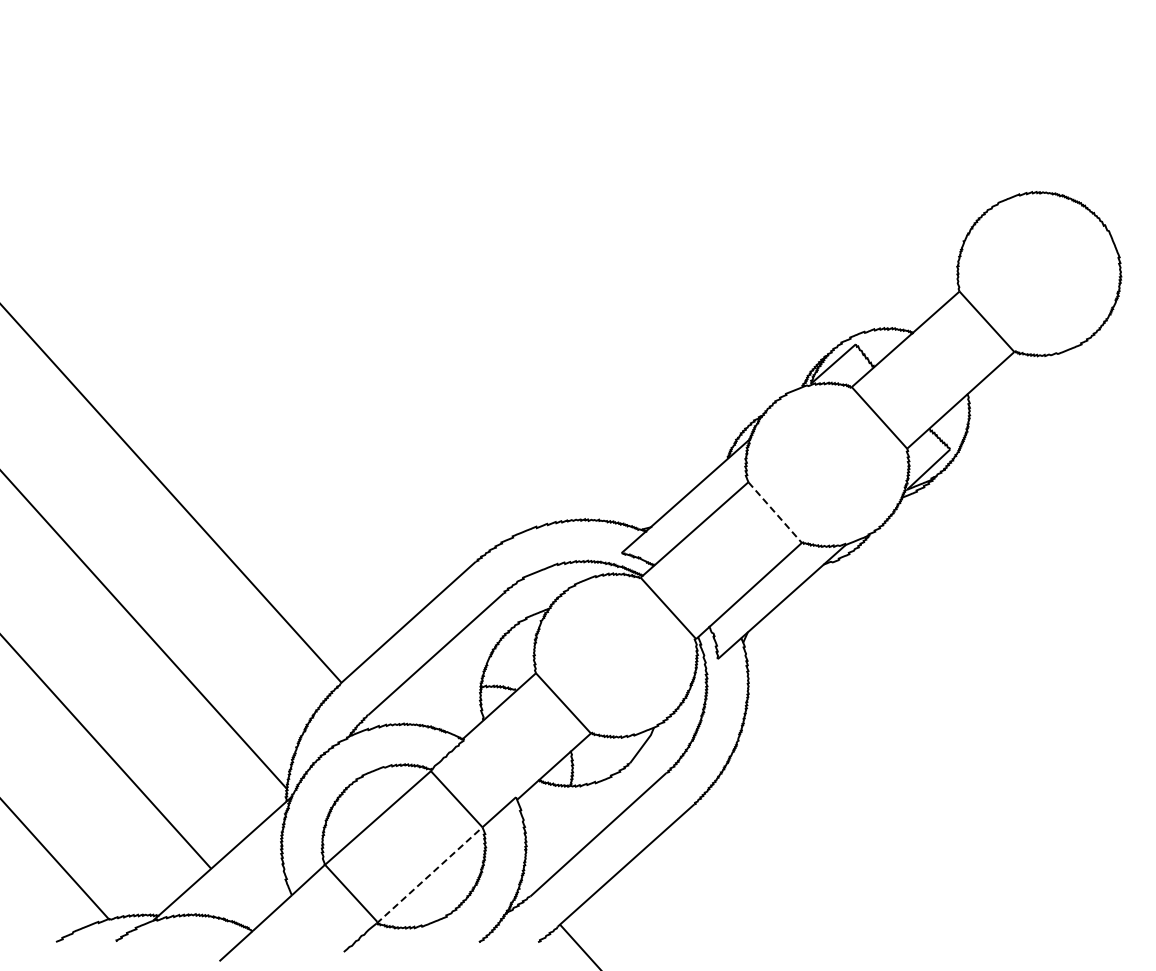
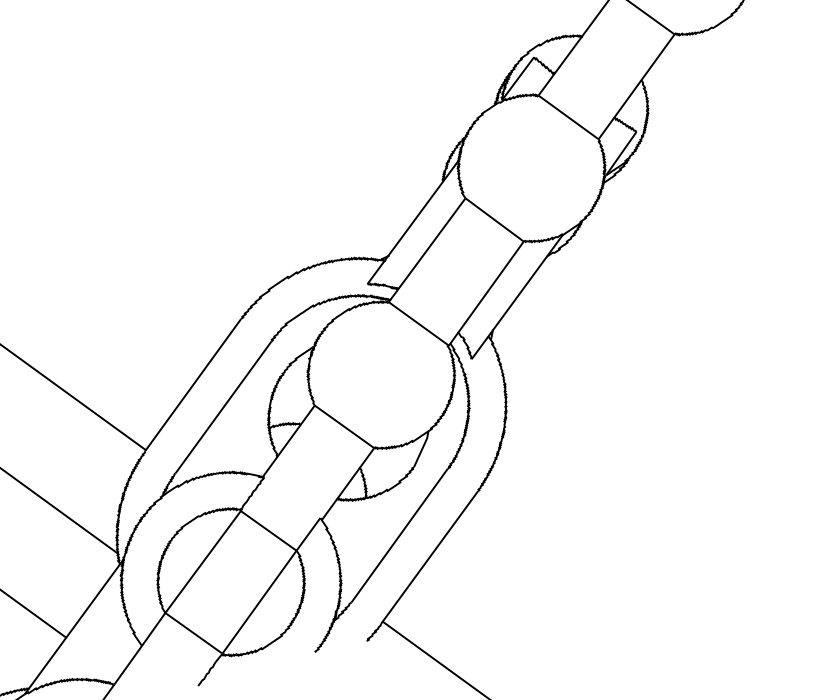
line: (775, 512) -> (494, 219), dashed -> solid
line: (429, 875) -> (259, 602), dashed -> solid

